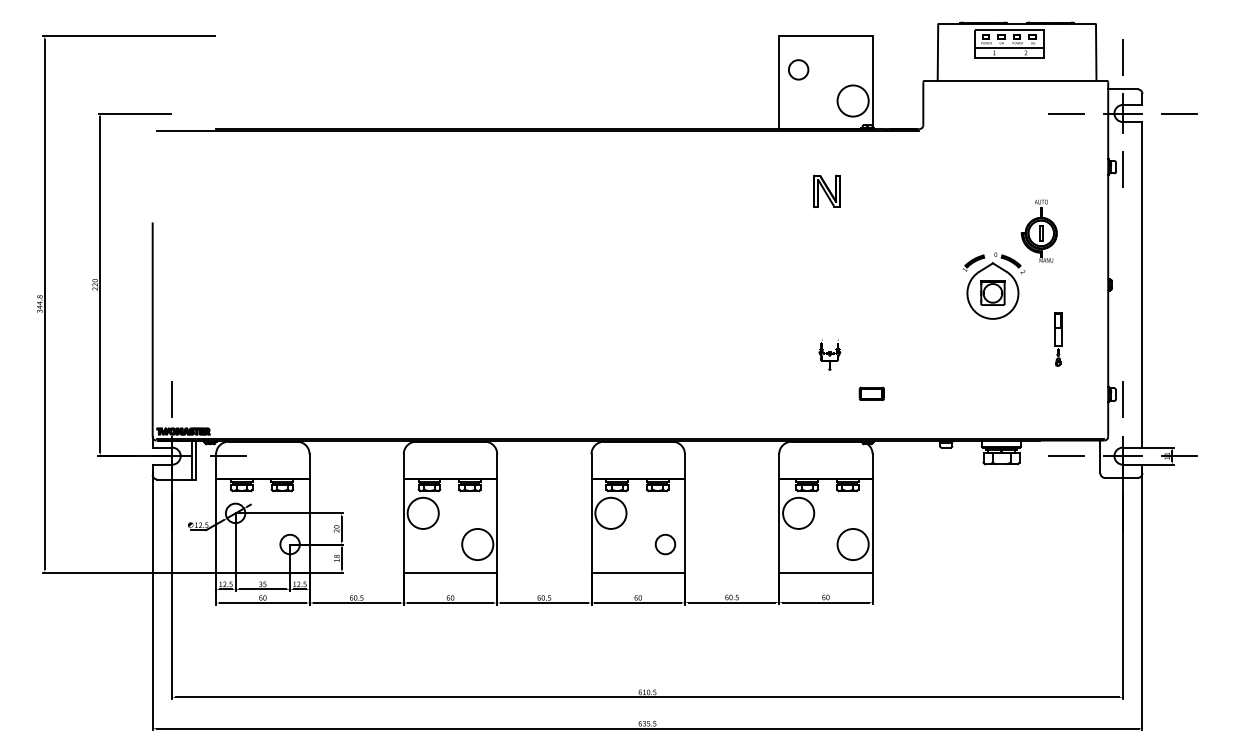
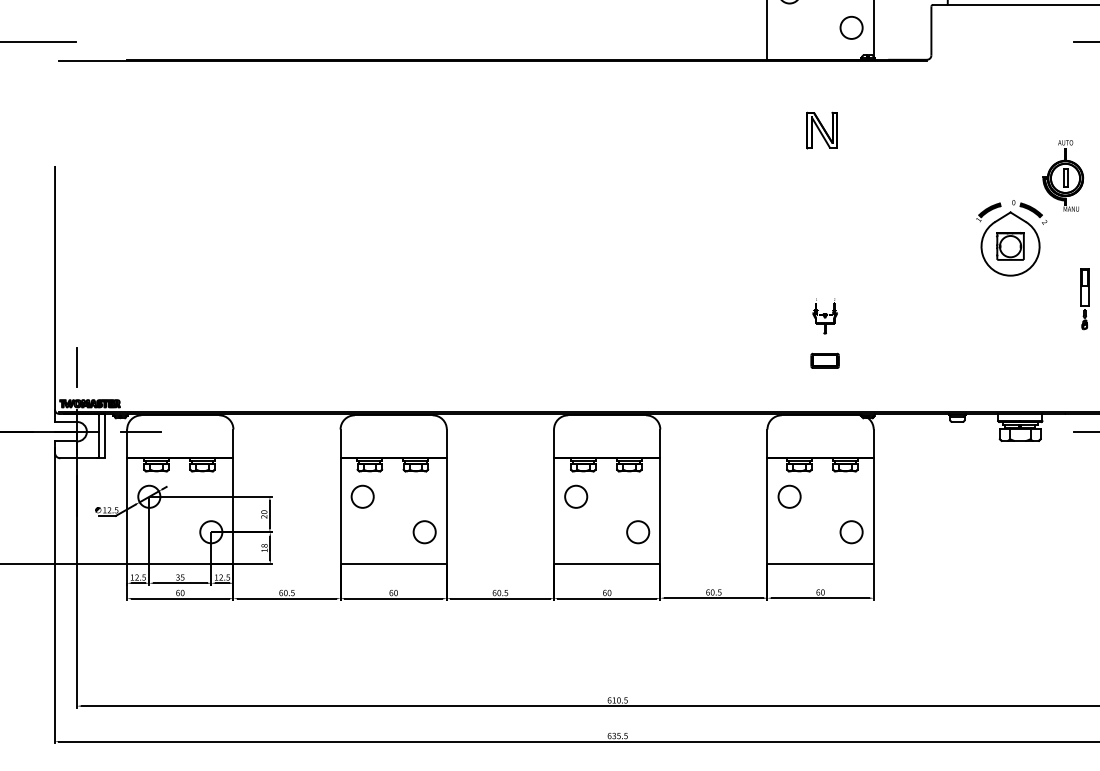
circle: (852, 100) -> (850, 27), size x0.62
part: (871, 393) -> (824, 360), moved
circle: (422, 513) -> (361, 496), size x0.62
circle: (610, 513) -> (575, 496), size x0.62
circle: (798, 513) -> (789, 496), size x0.62
circle: (477, 544) -> (424, 532), size x0.62
circle: (852, 544) -> (850, 532), size x0.62

